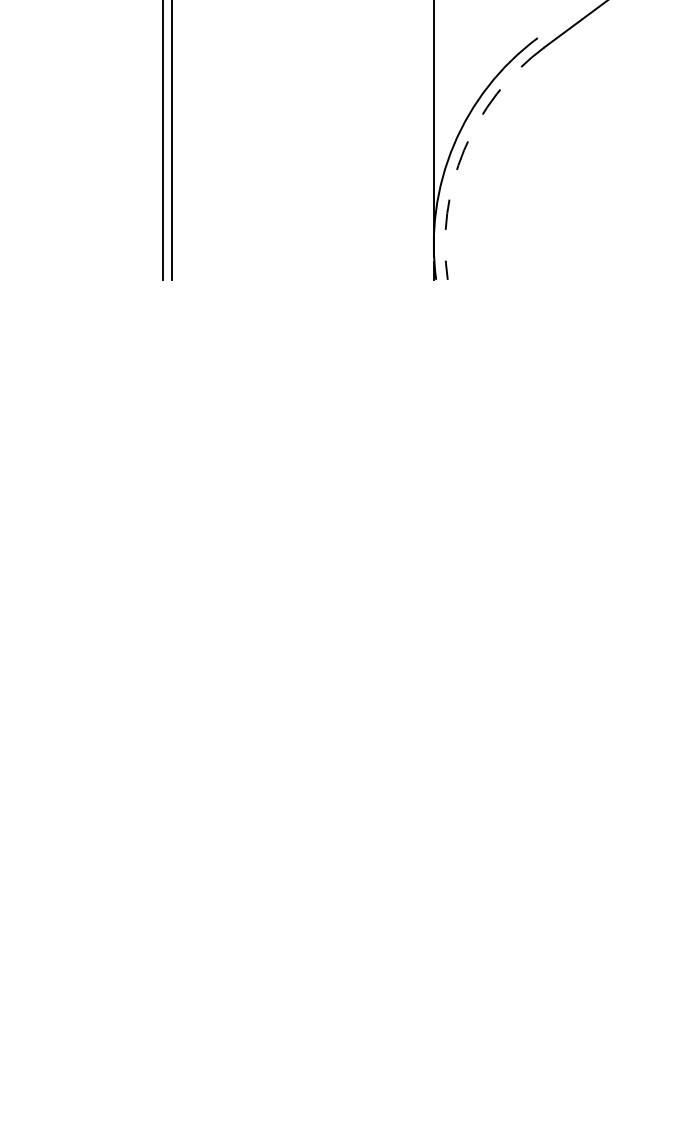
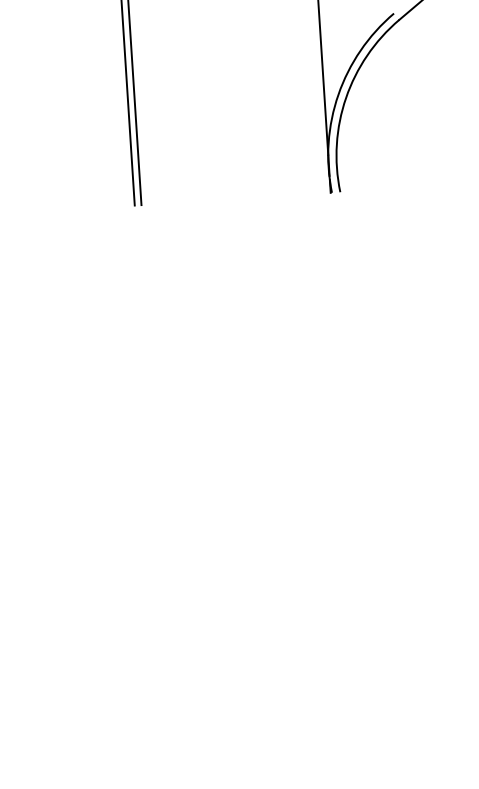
arc: (464, 150) -> (346, 98), dashed -> solid

